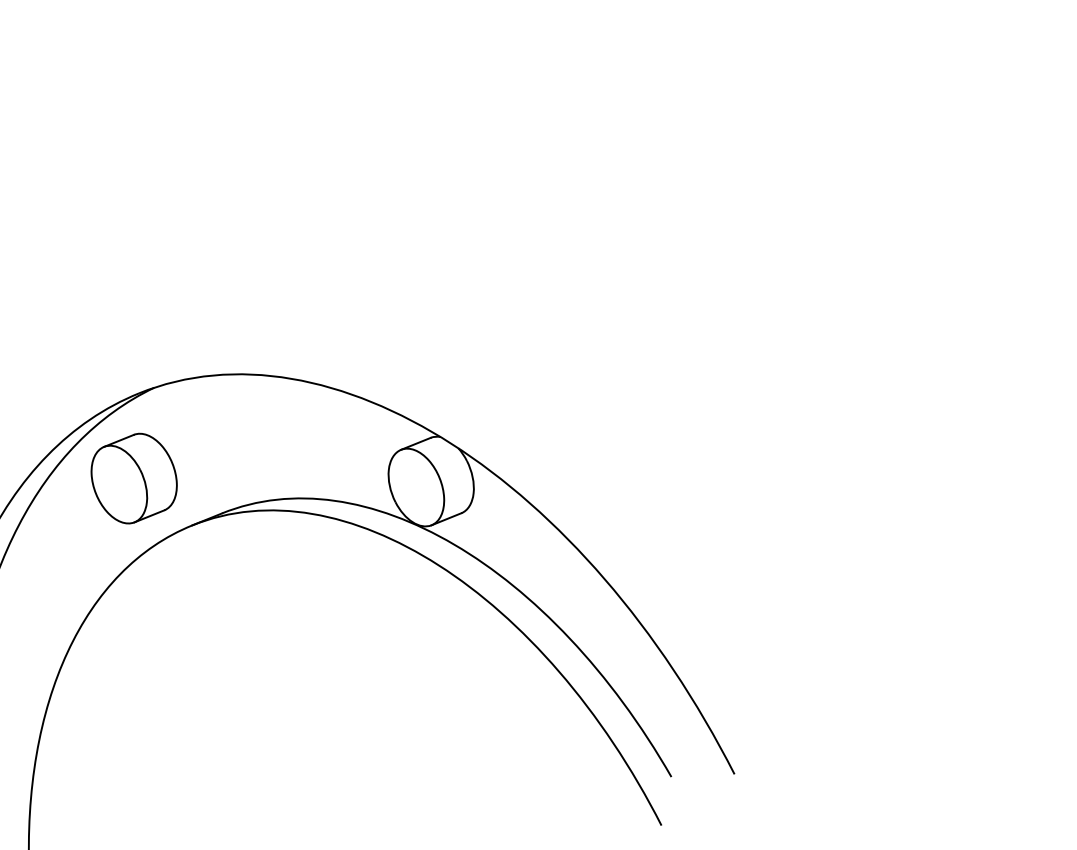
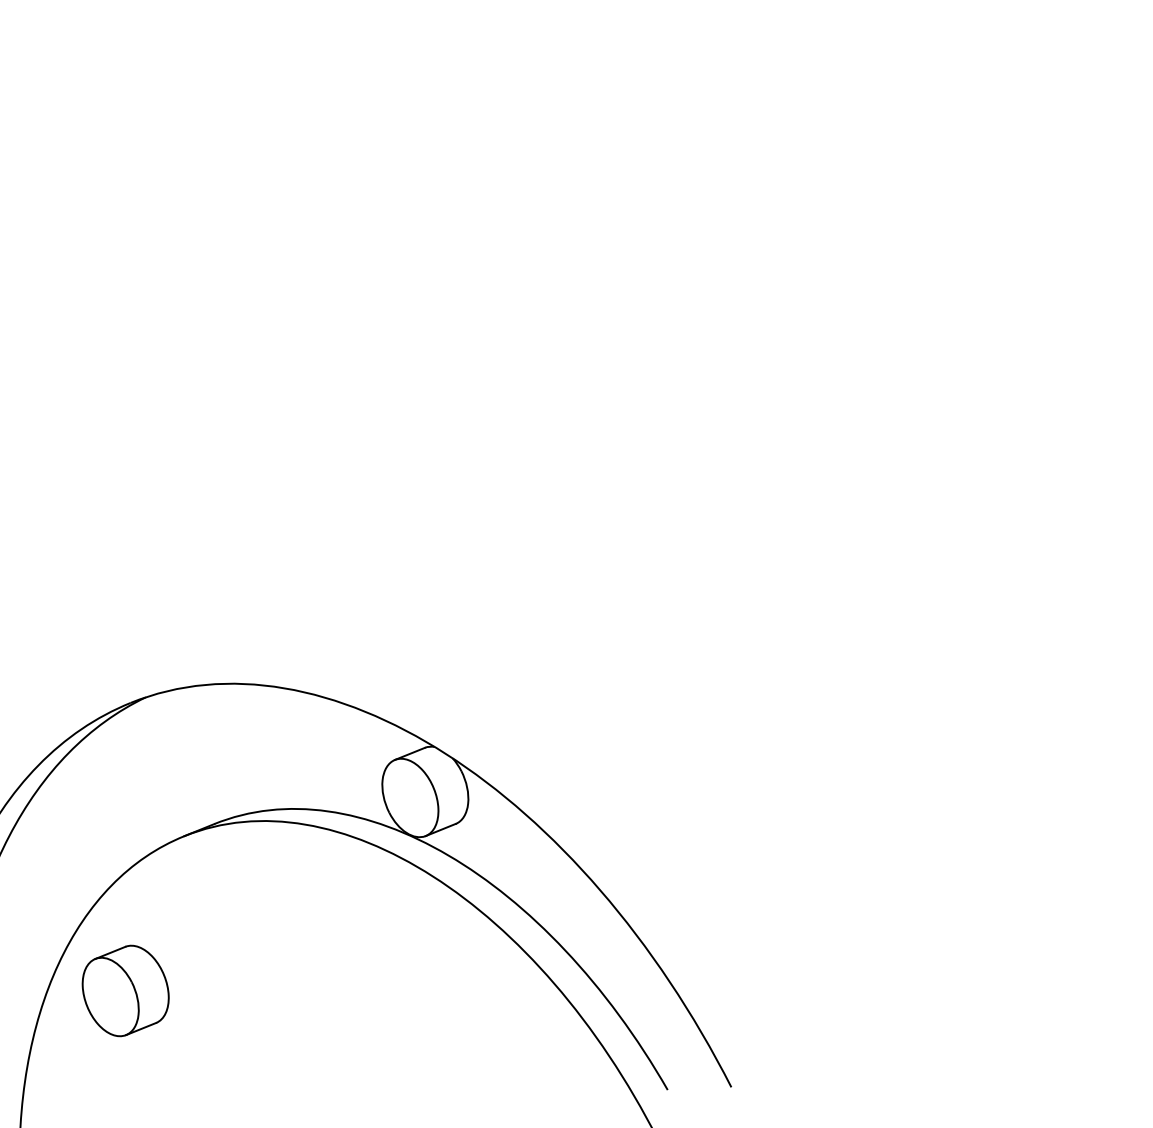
part: (134, 478) -> (125, 990), moved

